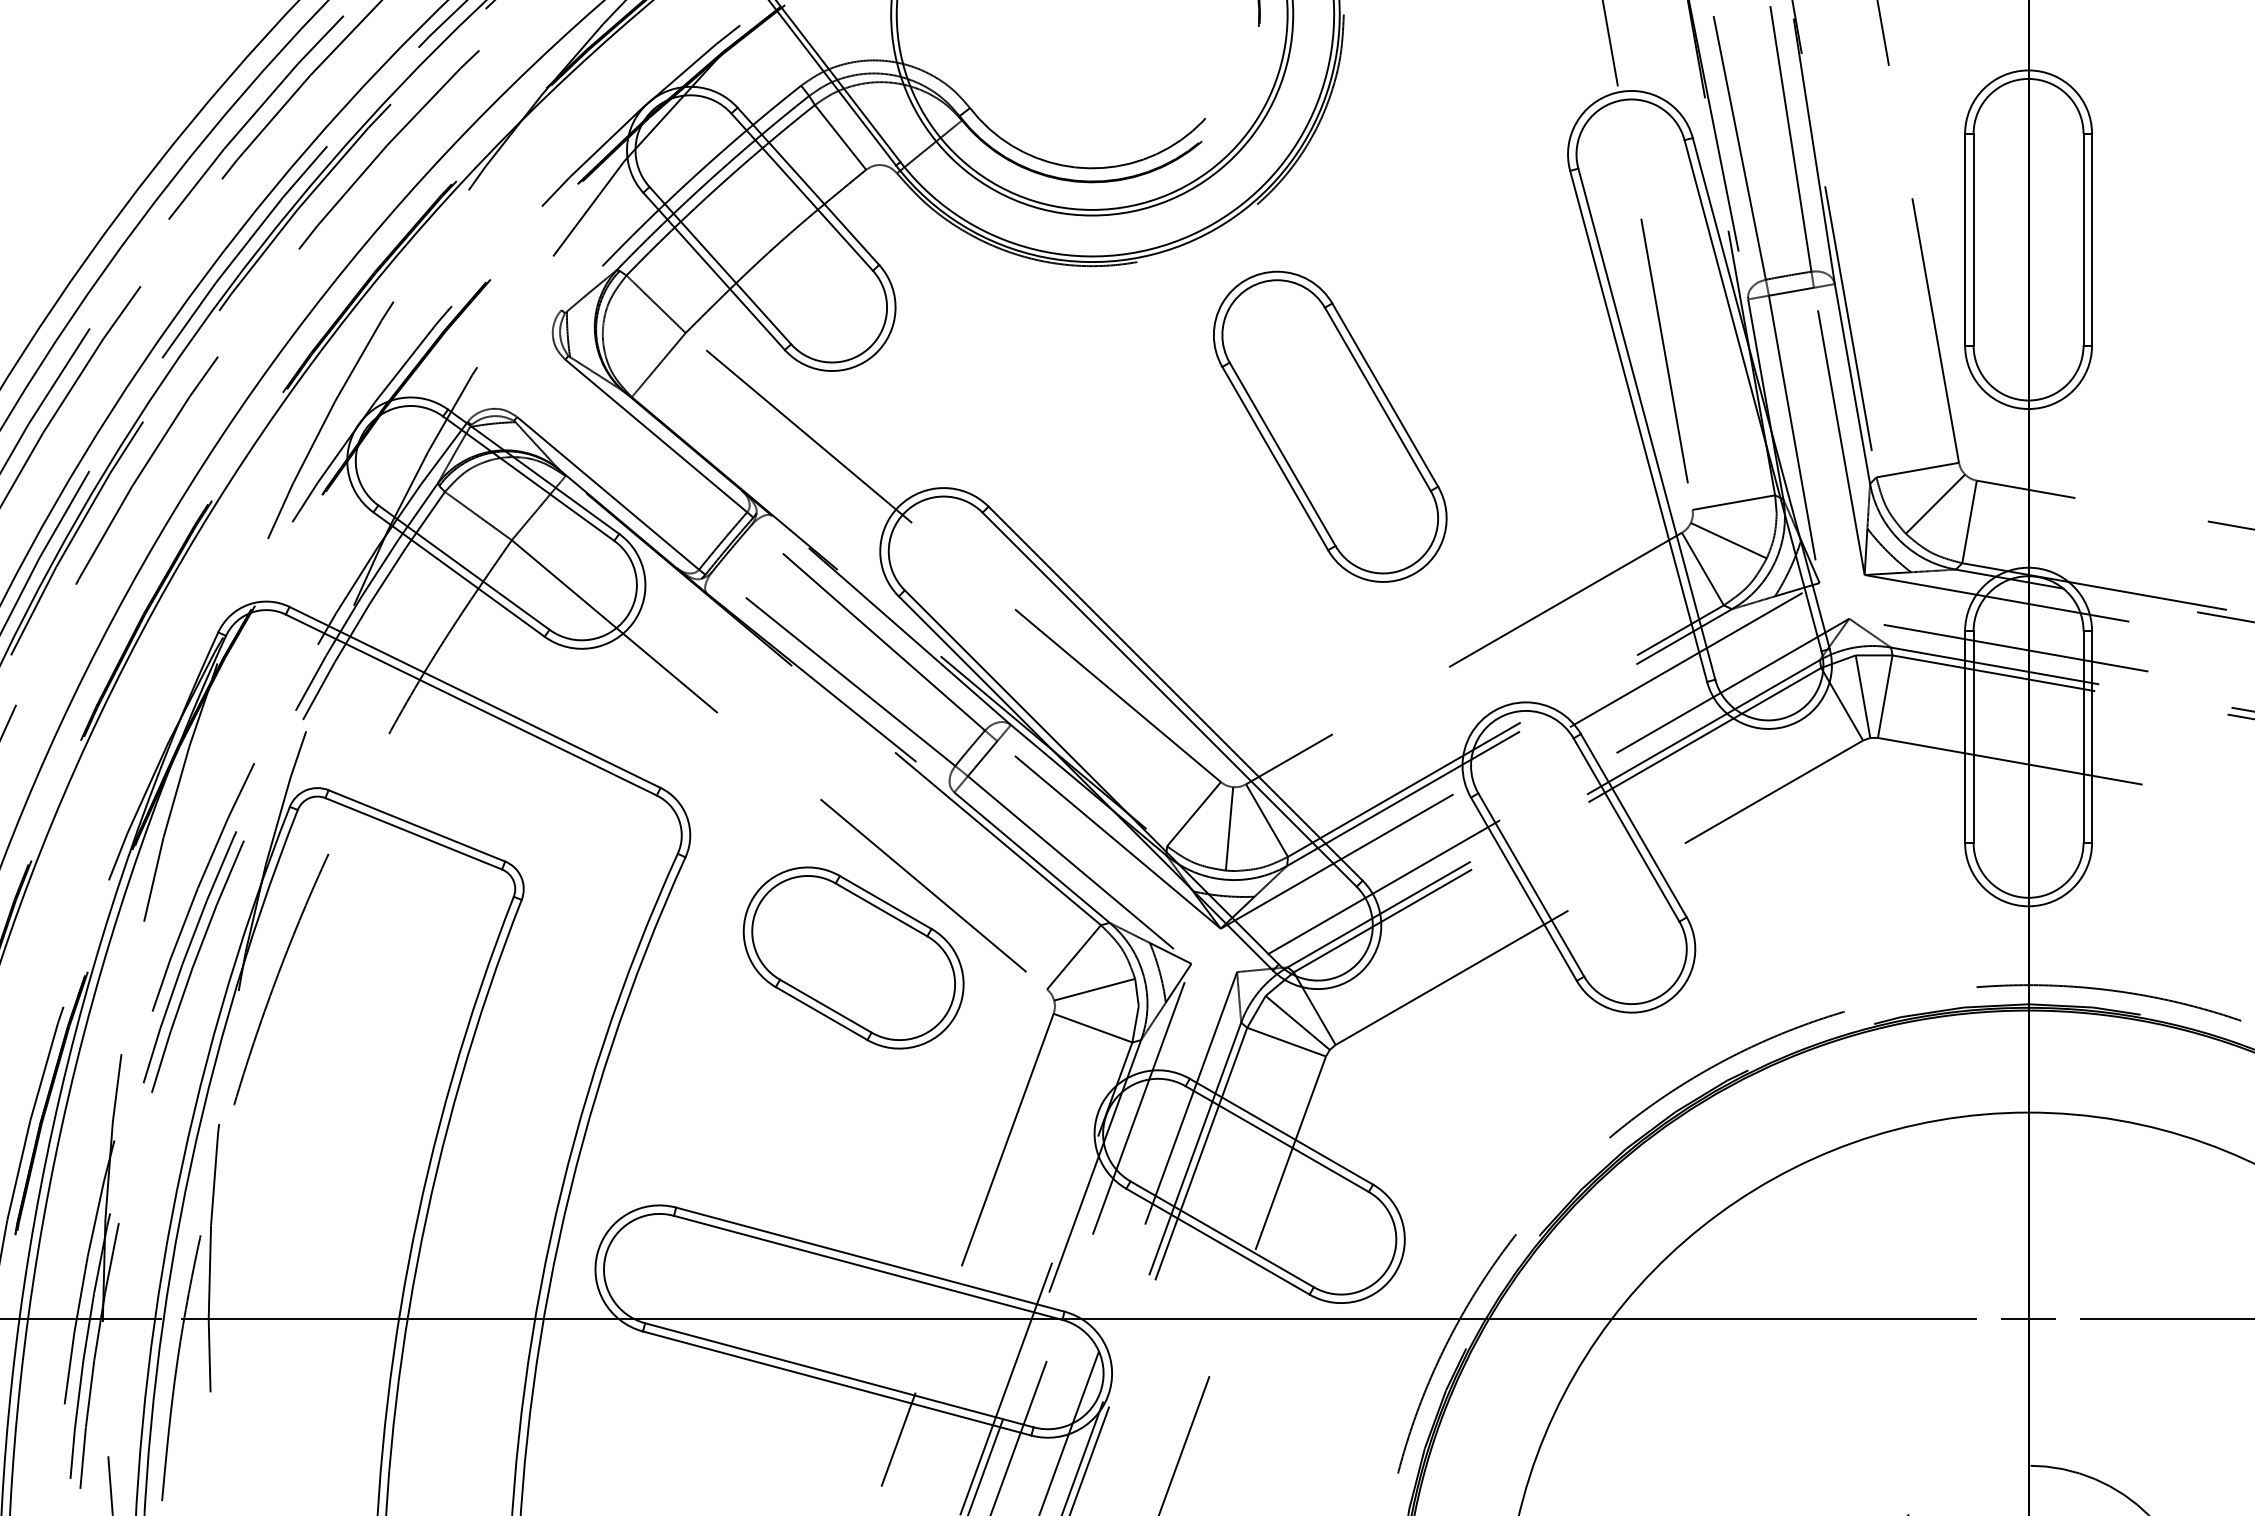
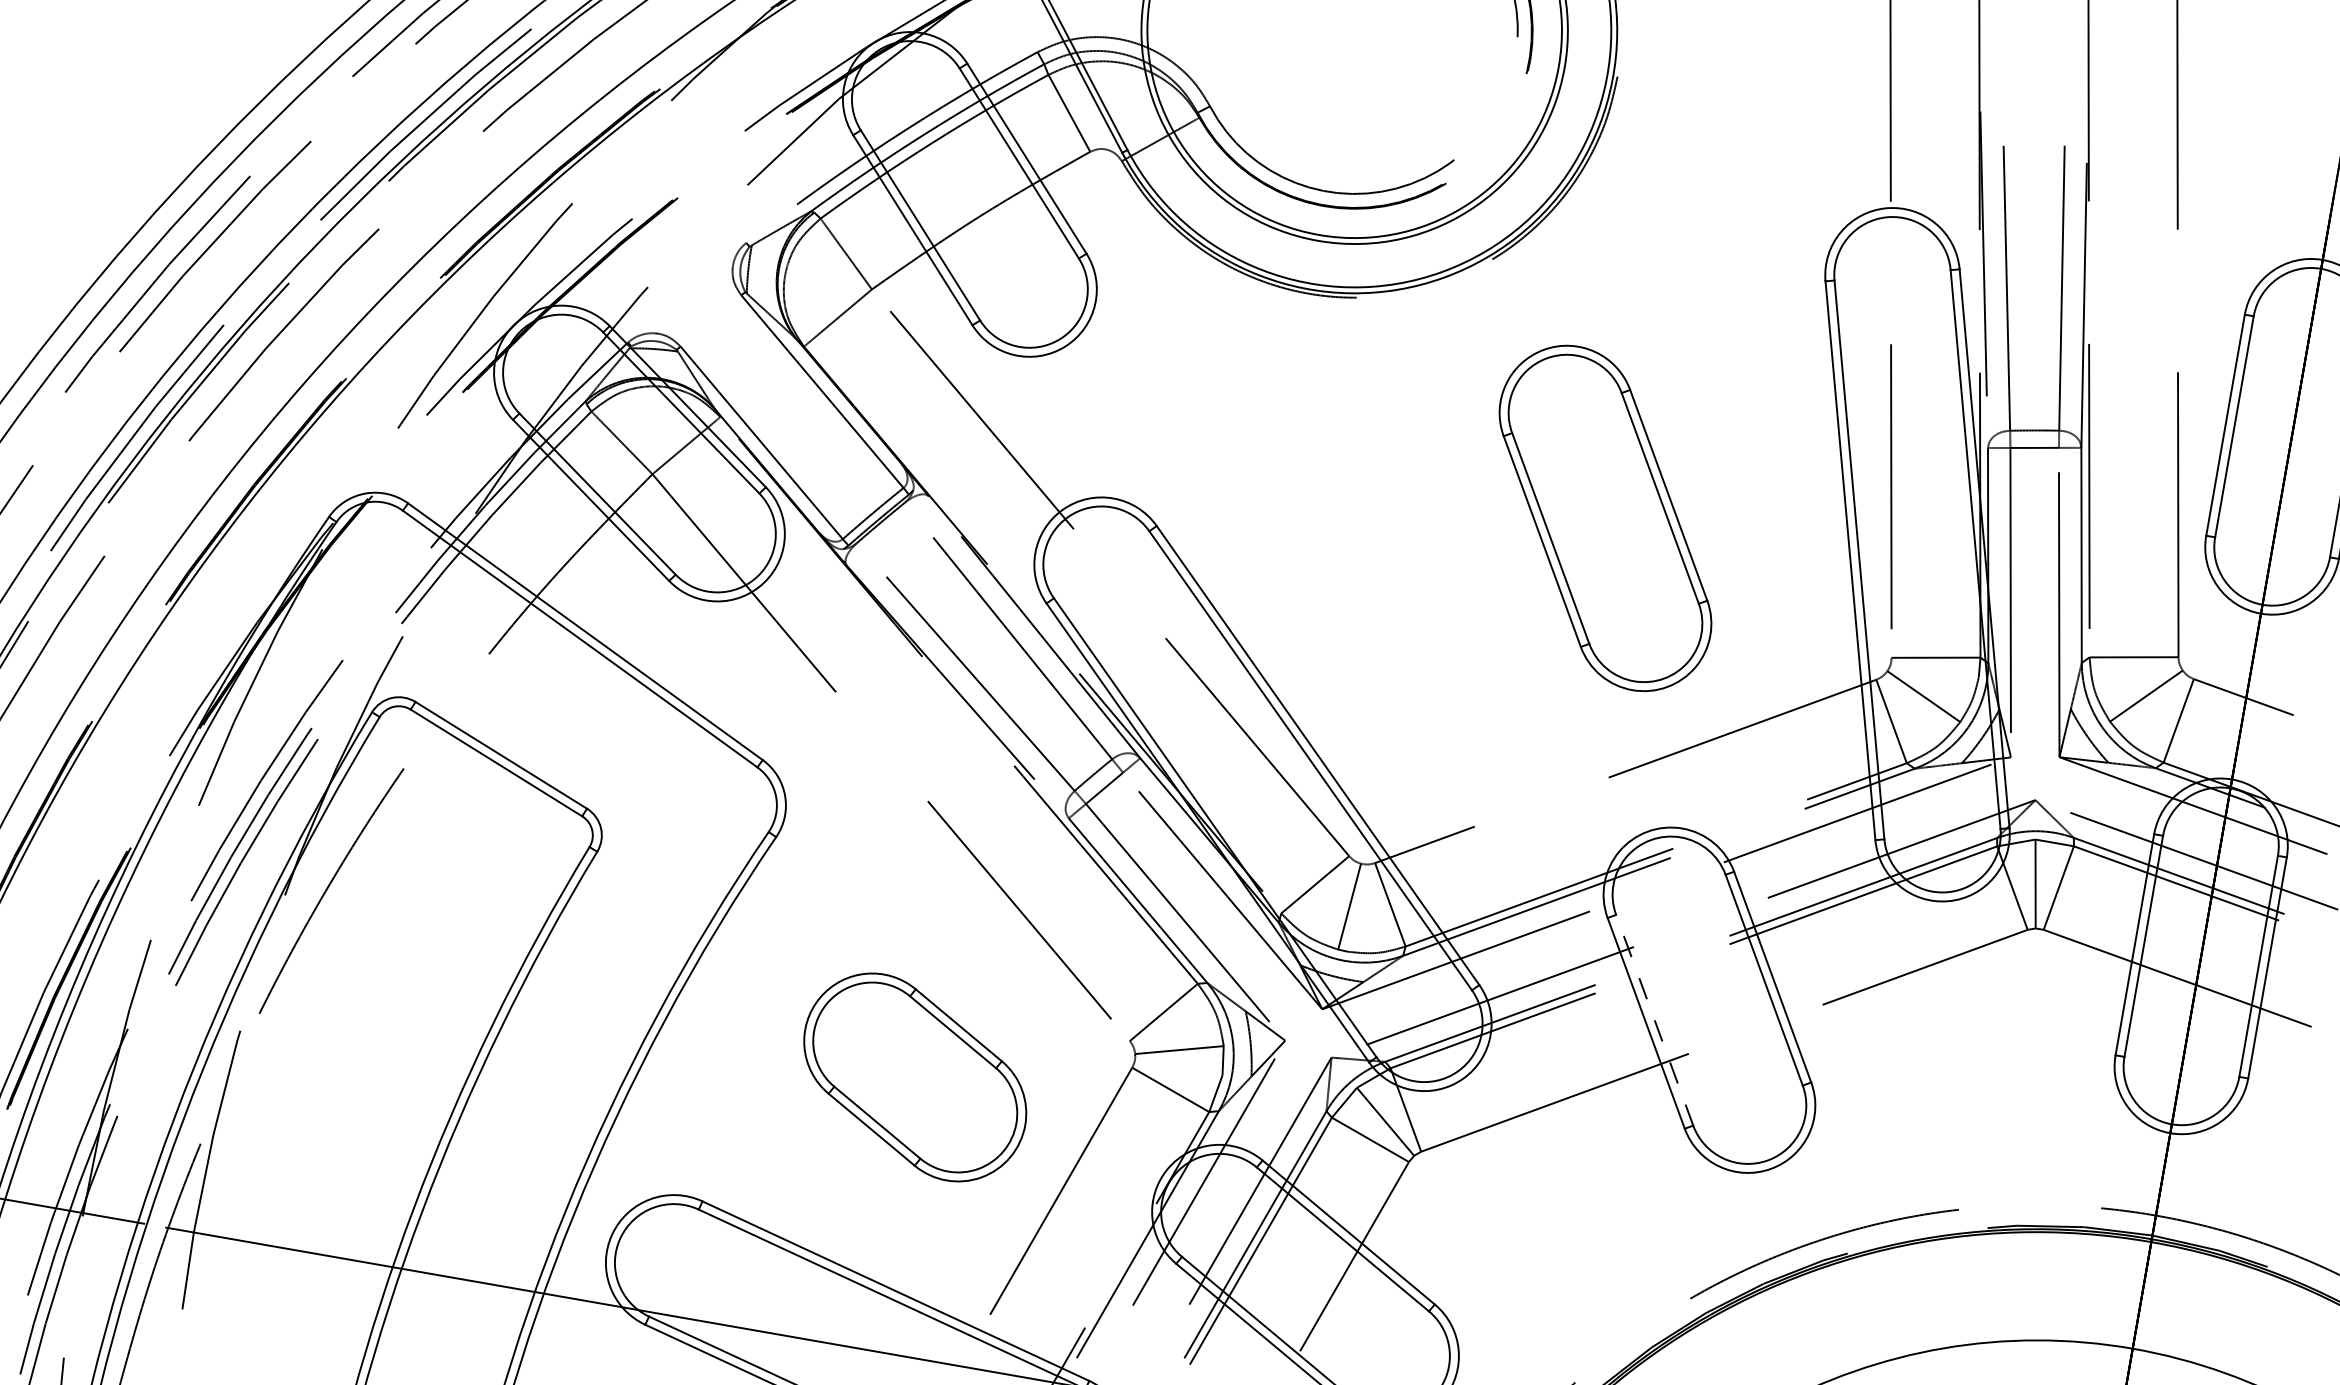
part: (1330, 426) -> (1605, 518), moved
line: (1531, 885) -> (1654, 1020), solid -> dashed
part: (853, 957) -> (915, 1076), moved

